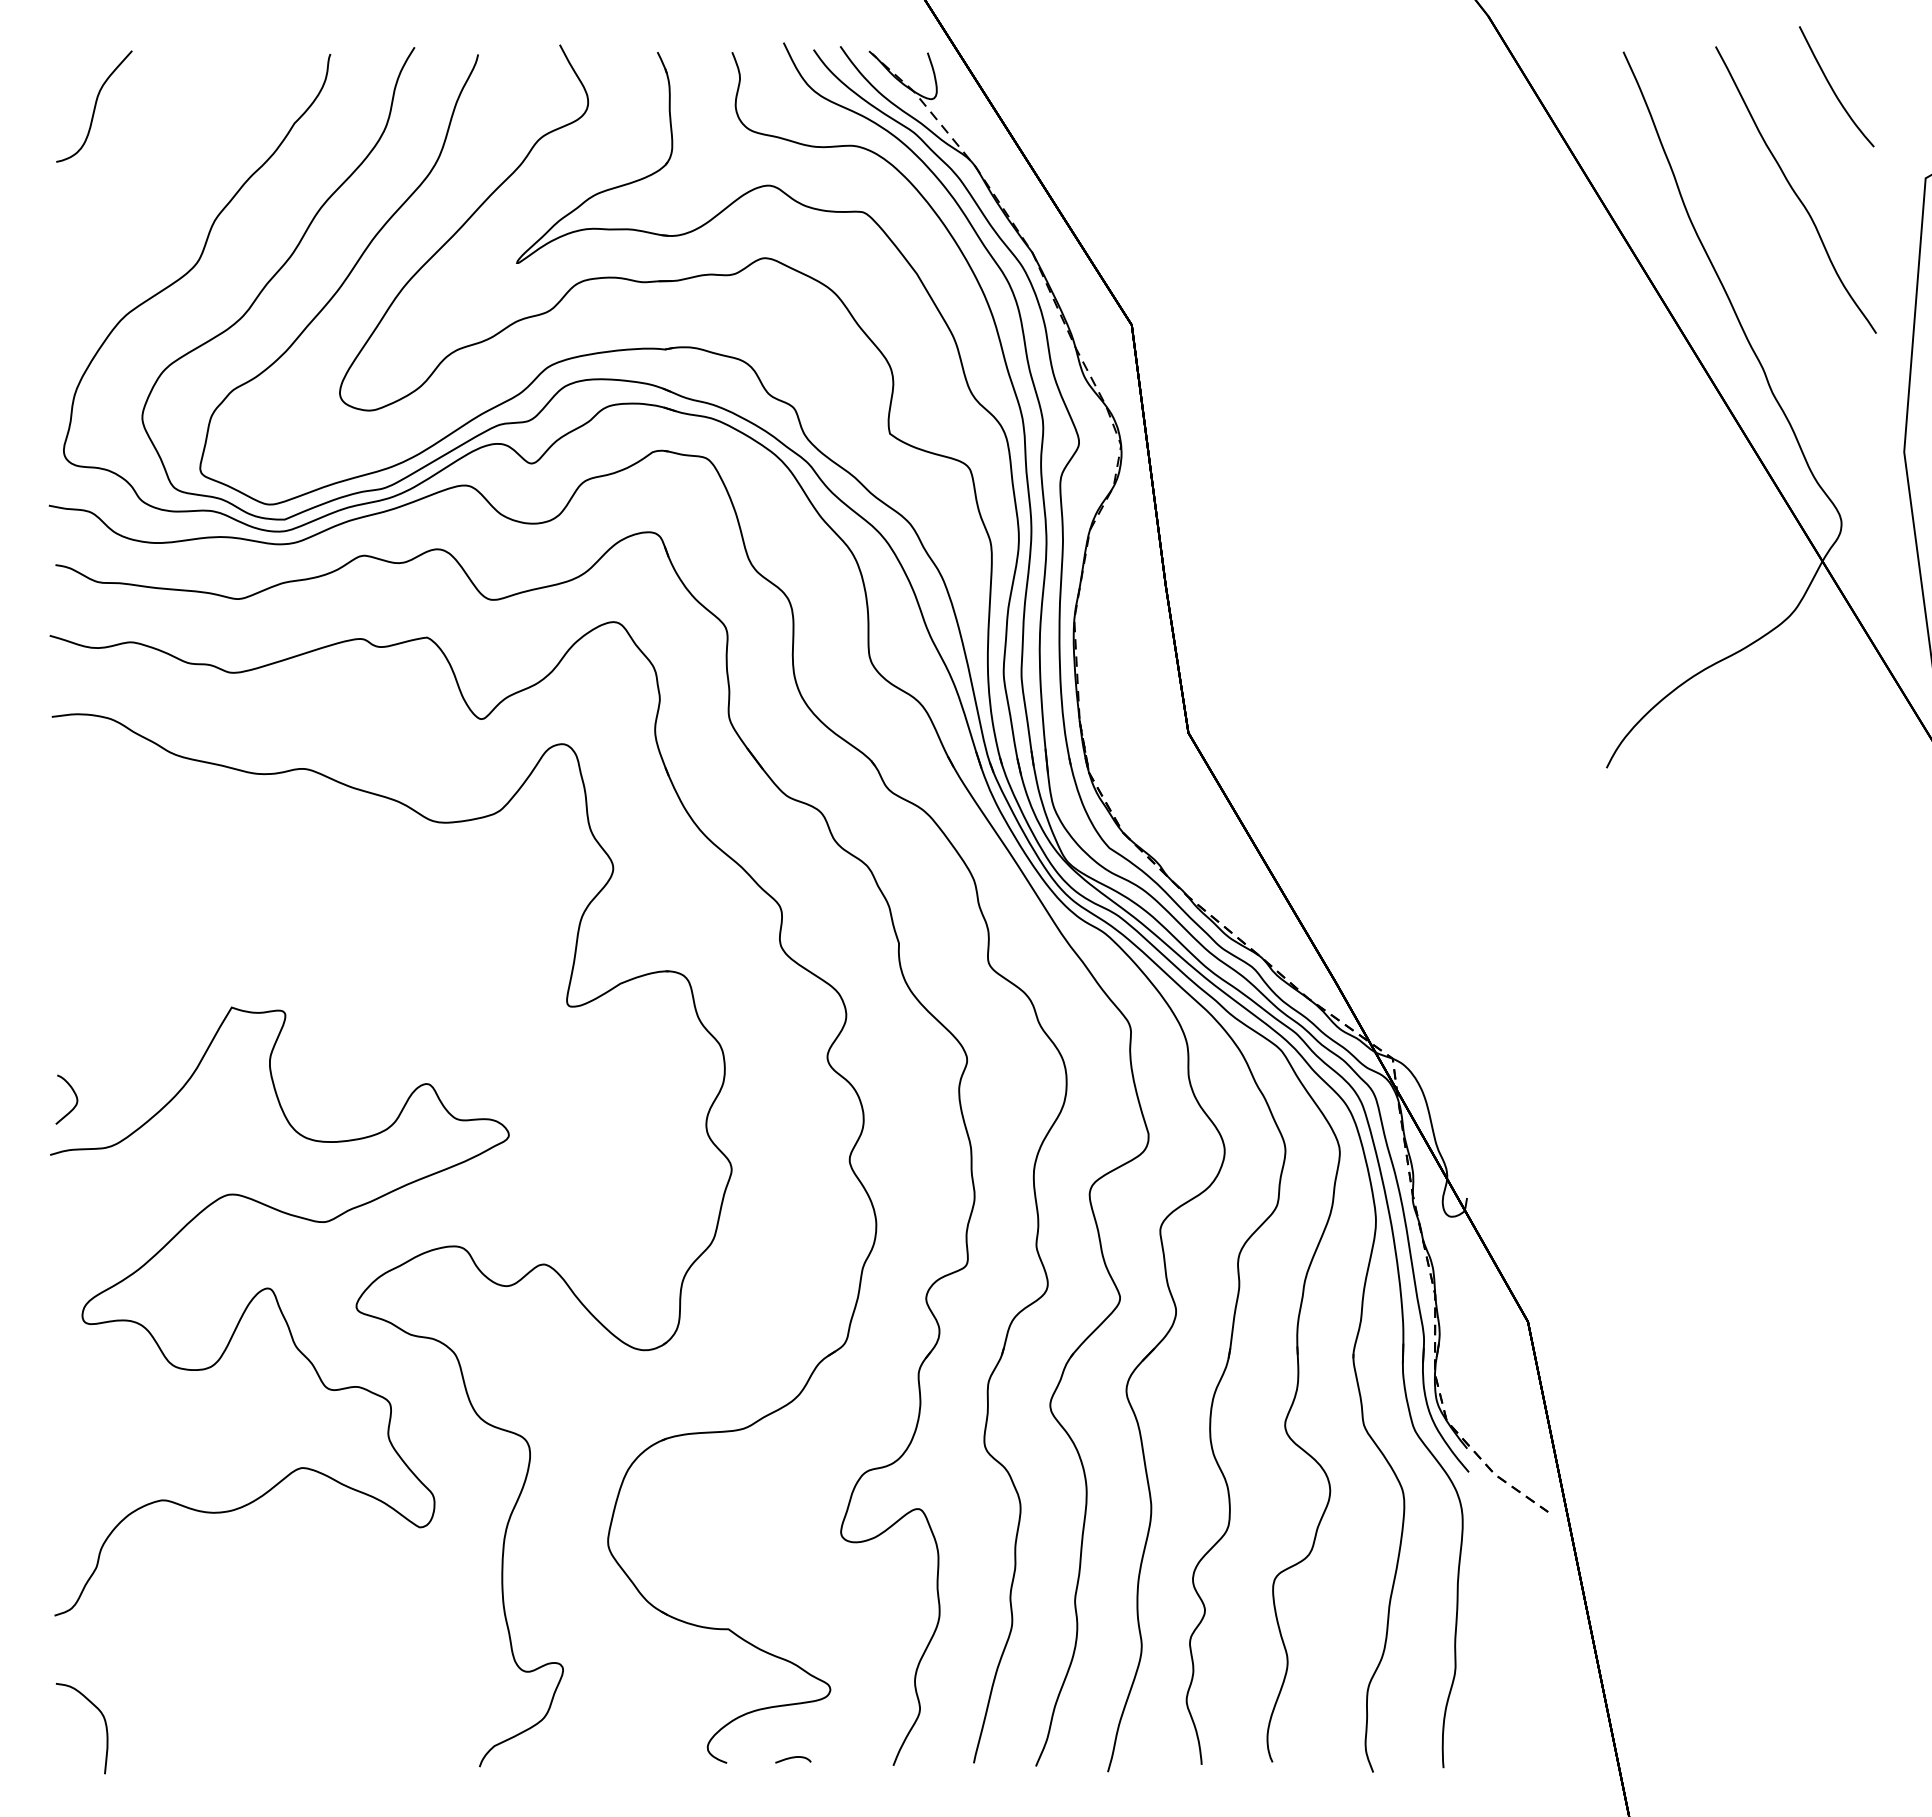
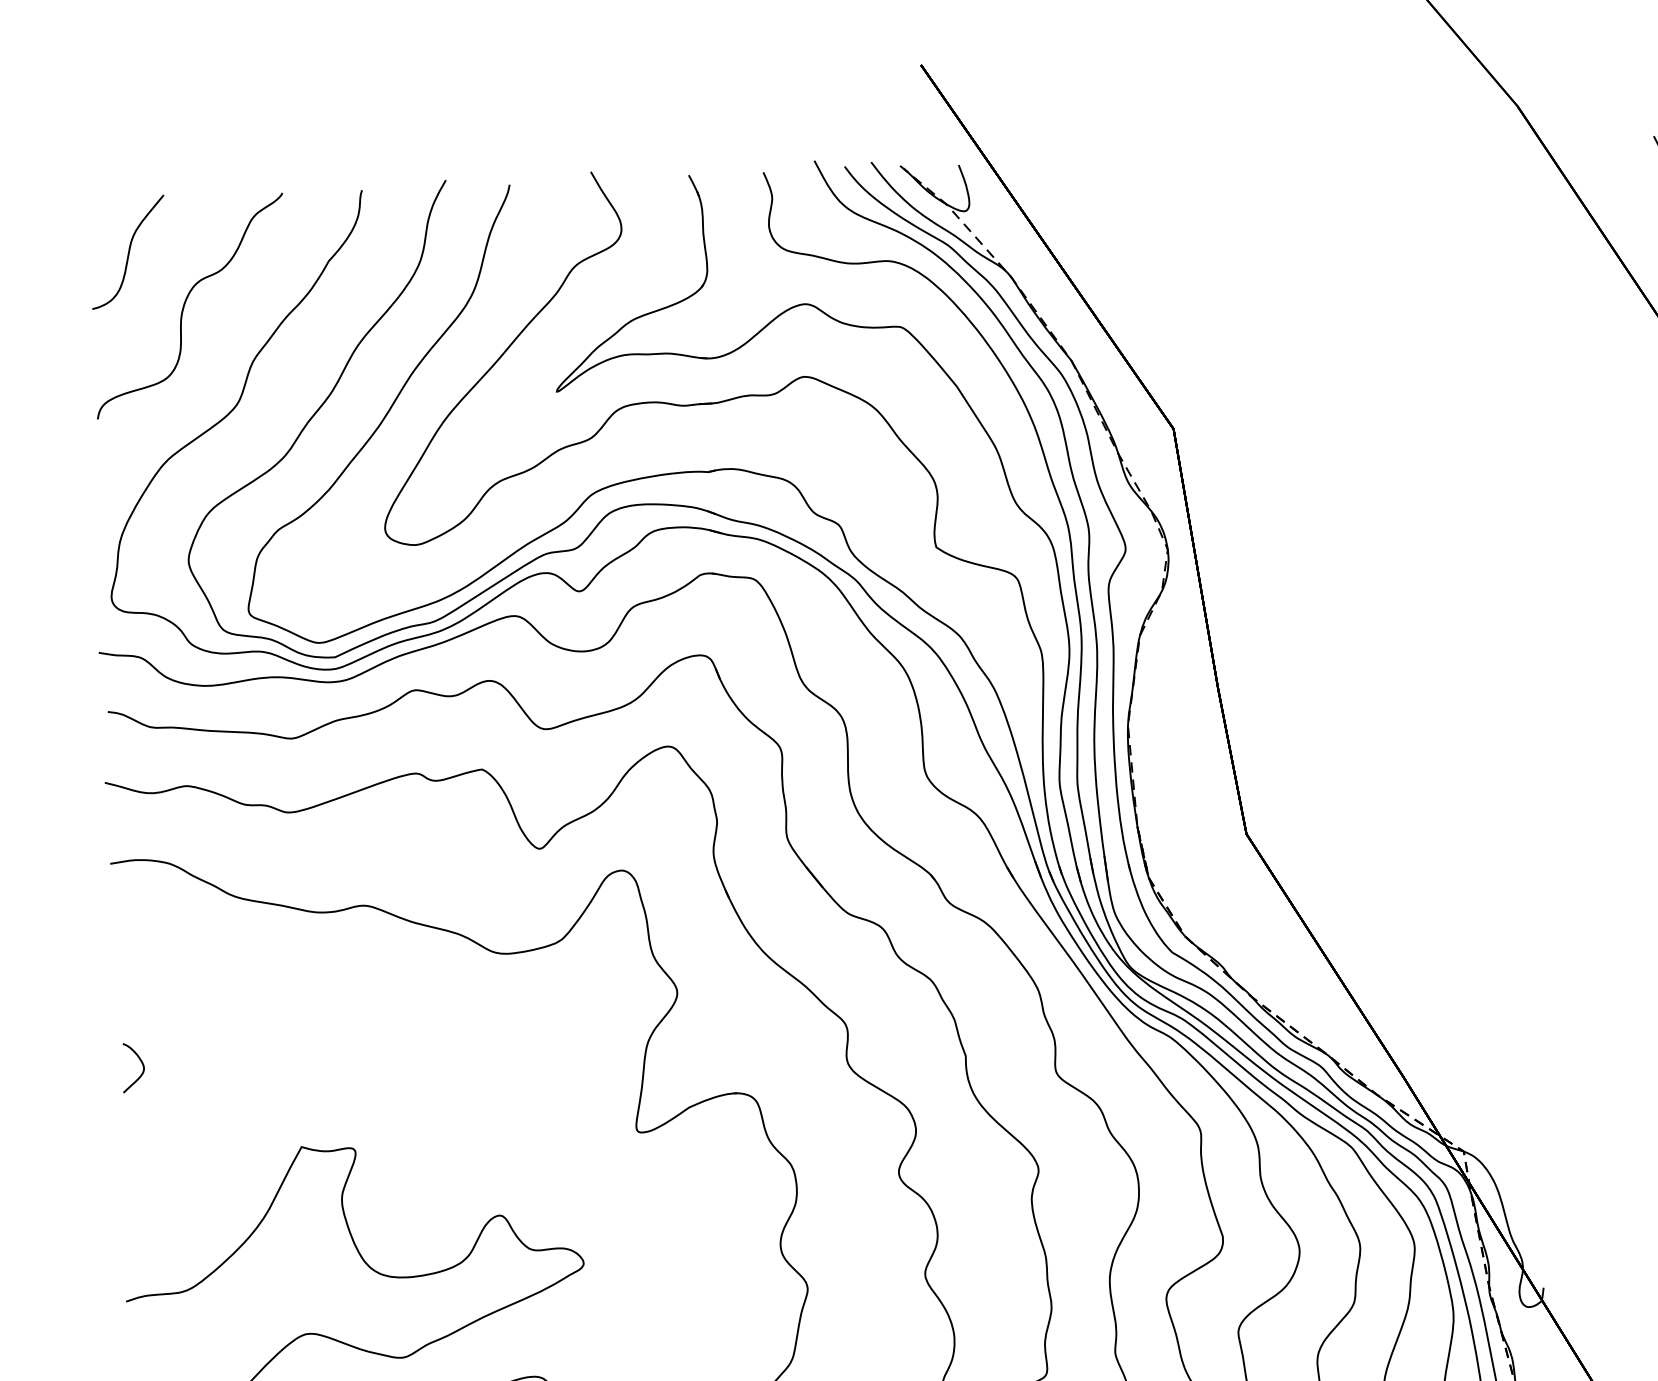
curve: (149, 161) -> (185, 304), added
curve: (74, 1094) -> (140, 1062), moved

